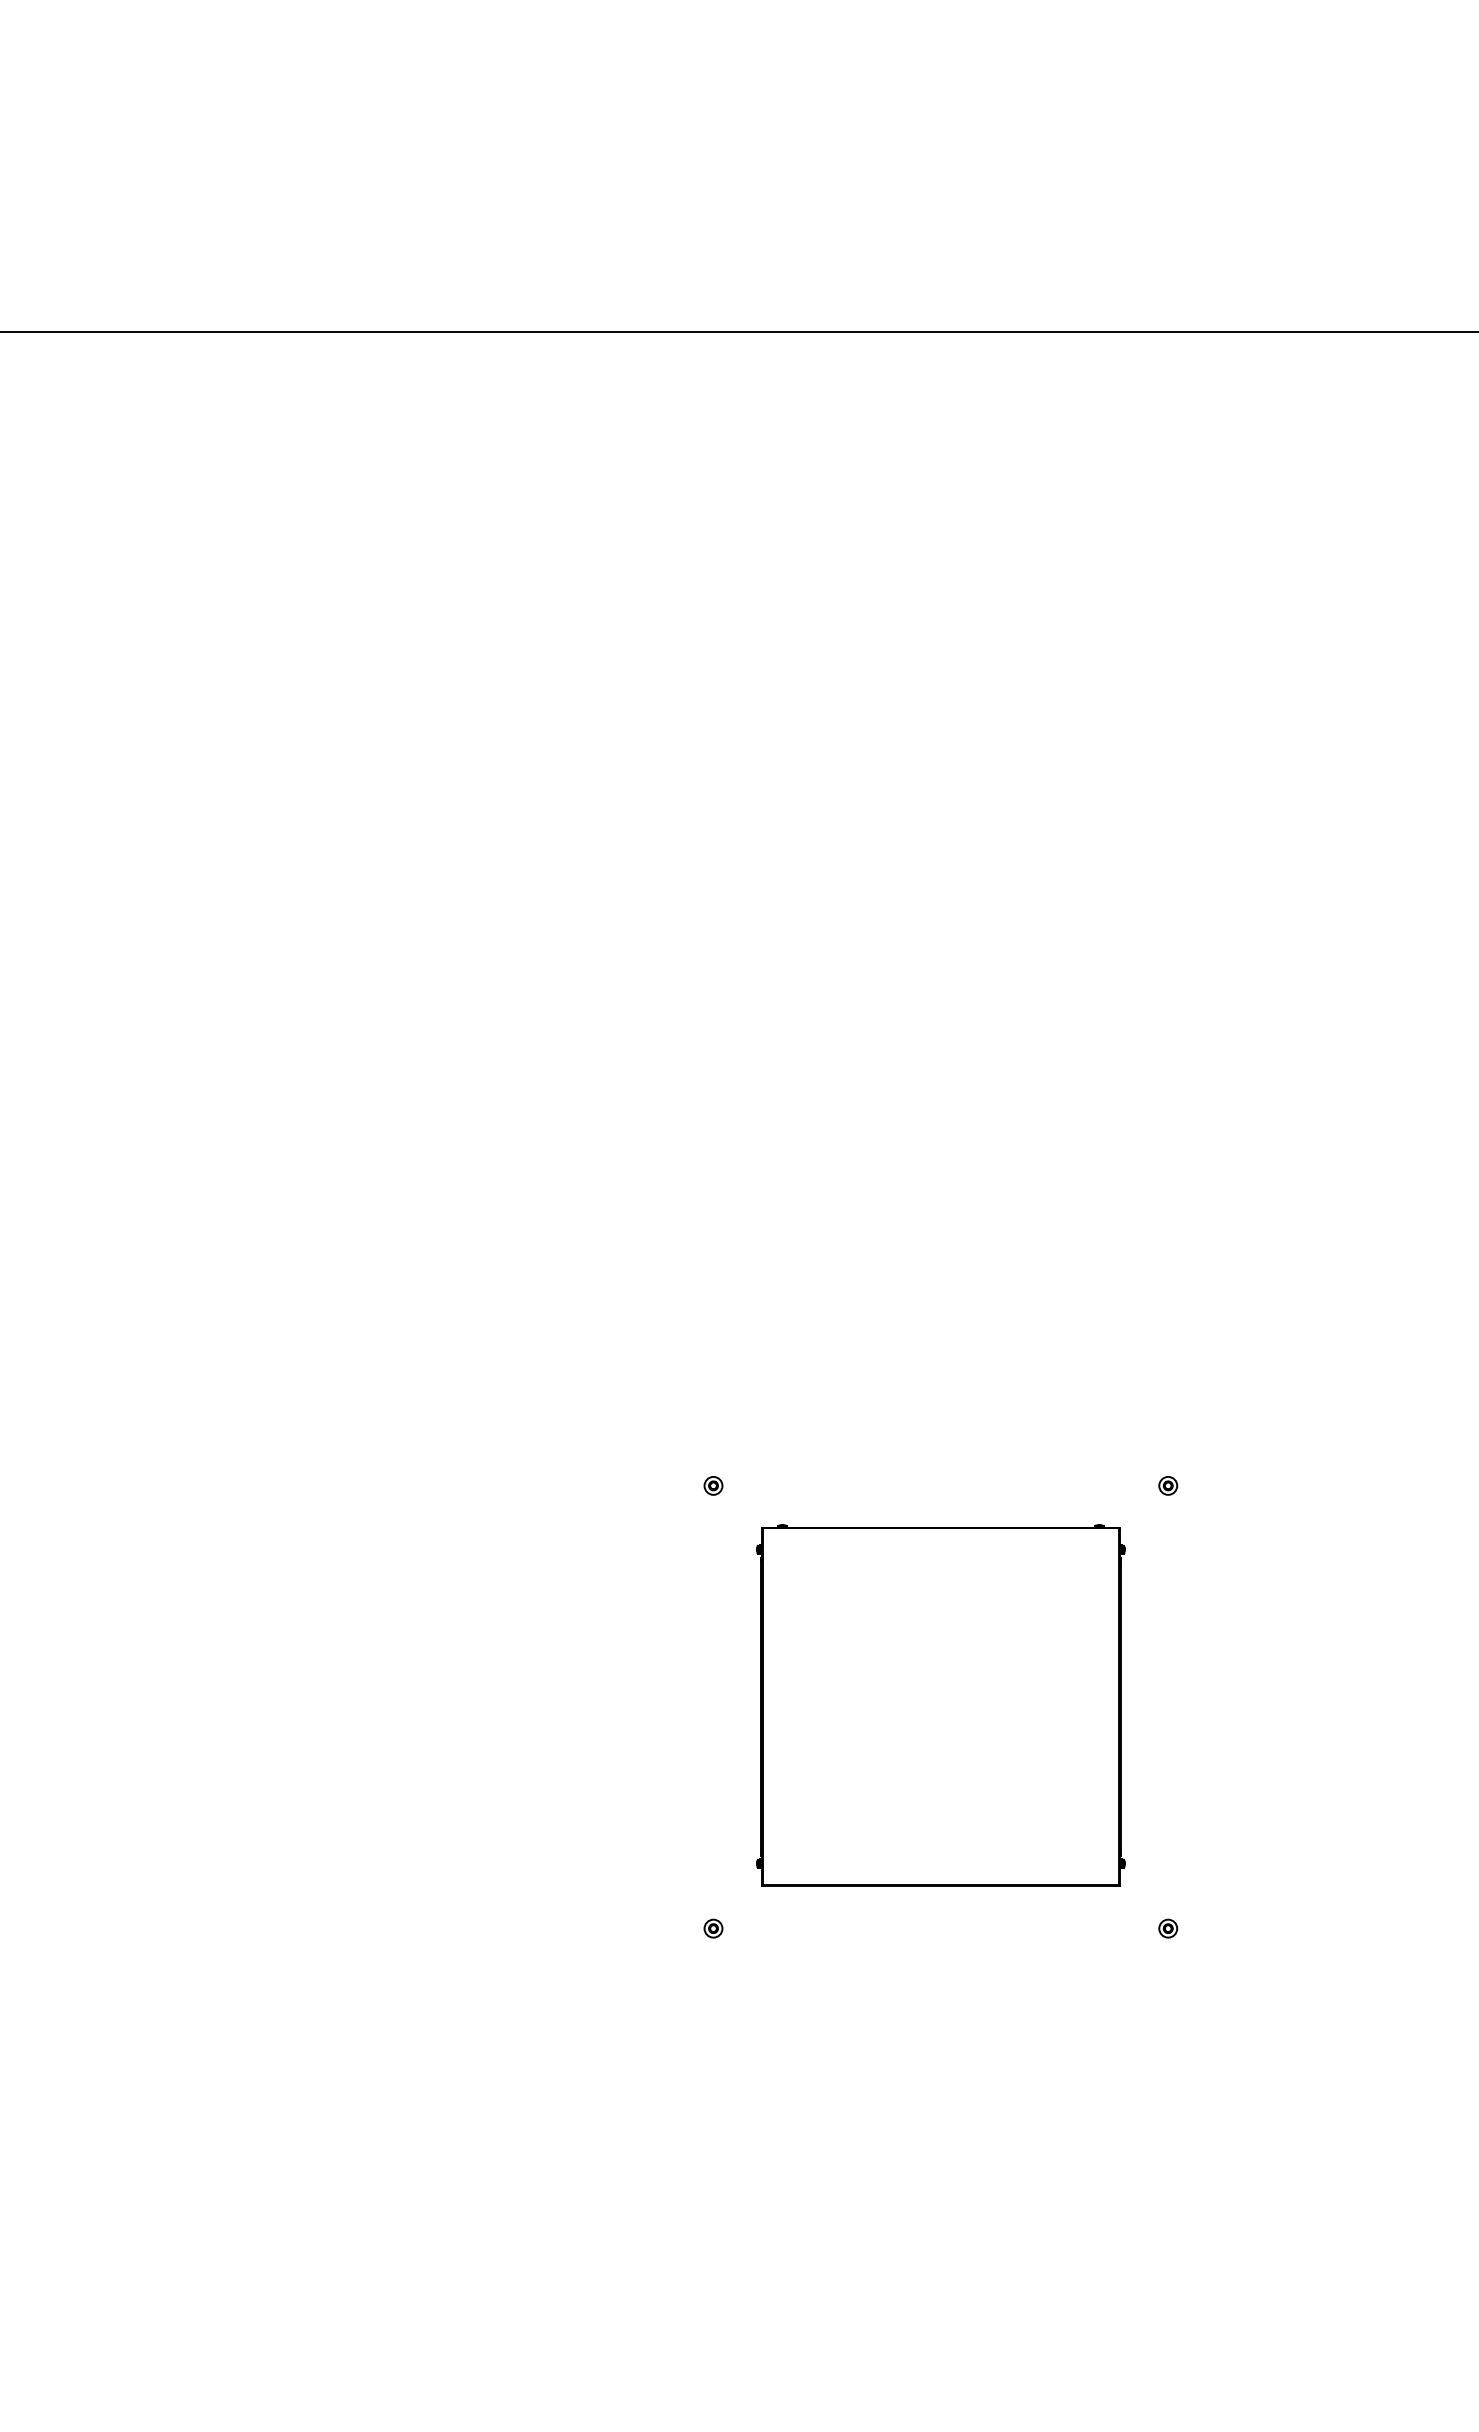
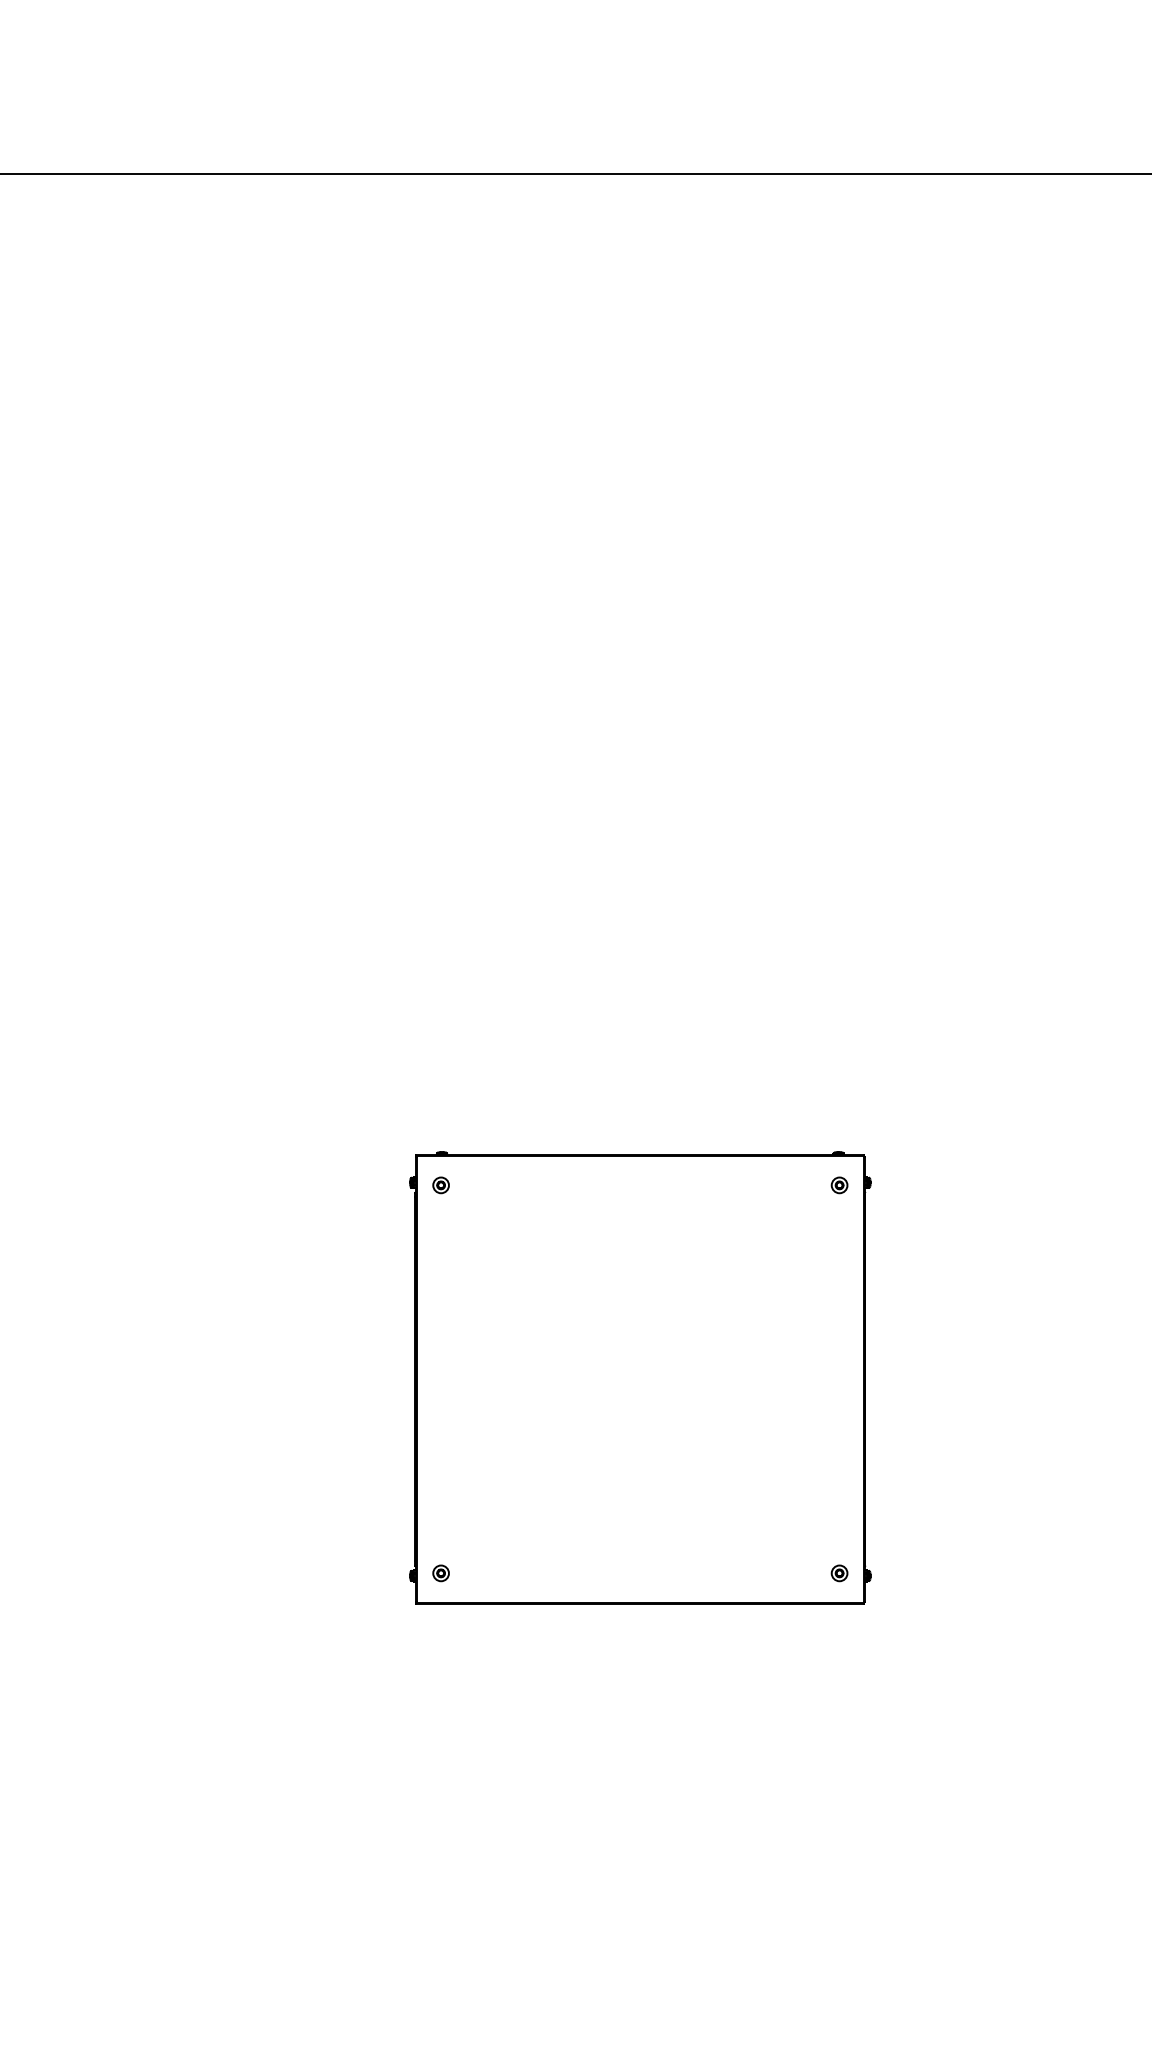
part: (940, 1705) -> (640, 1377), size x1.43

